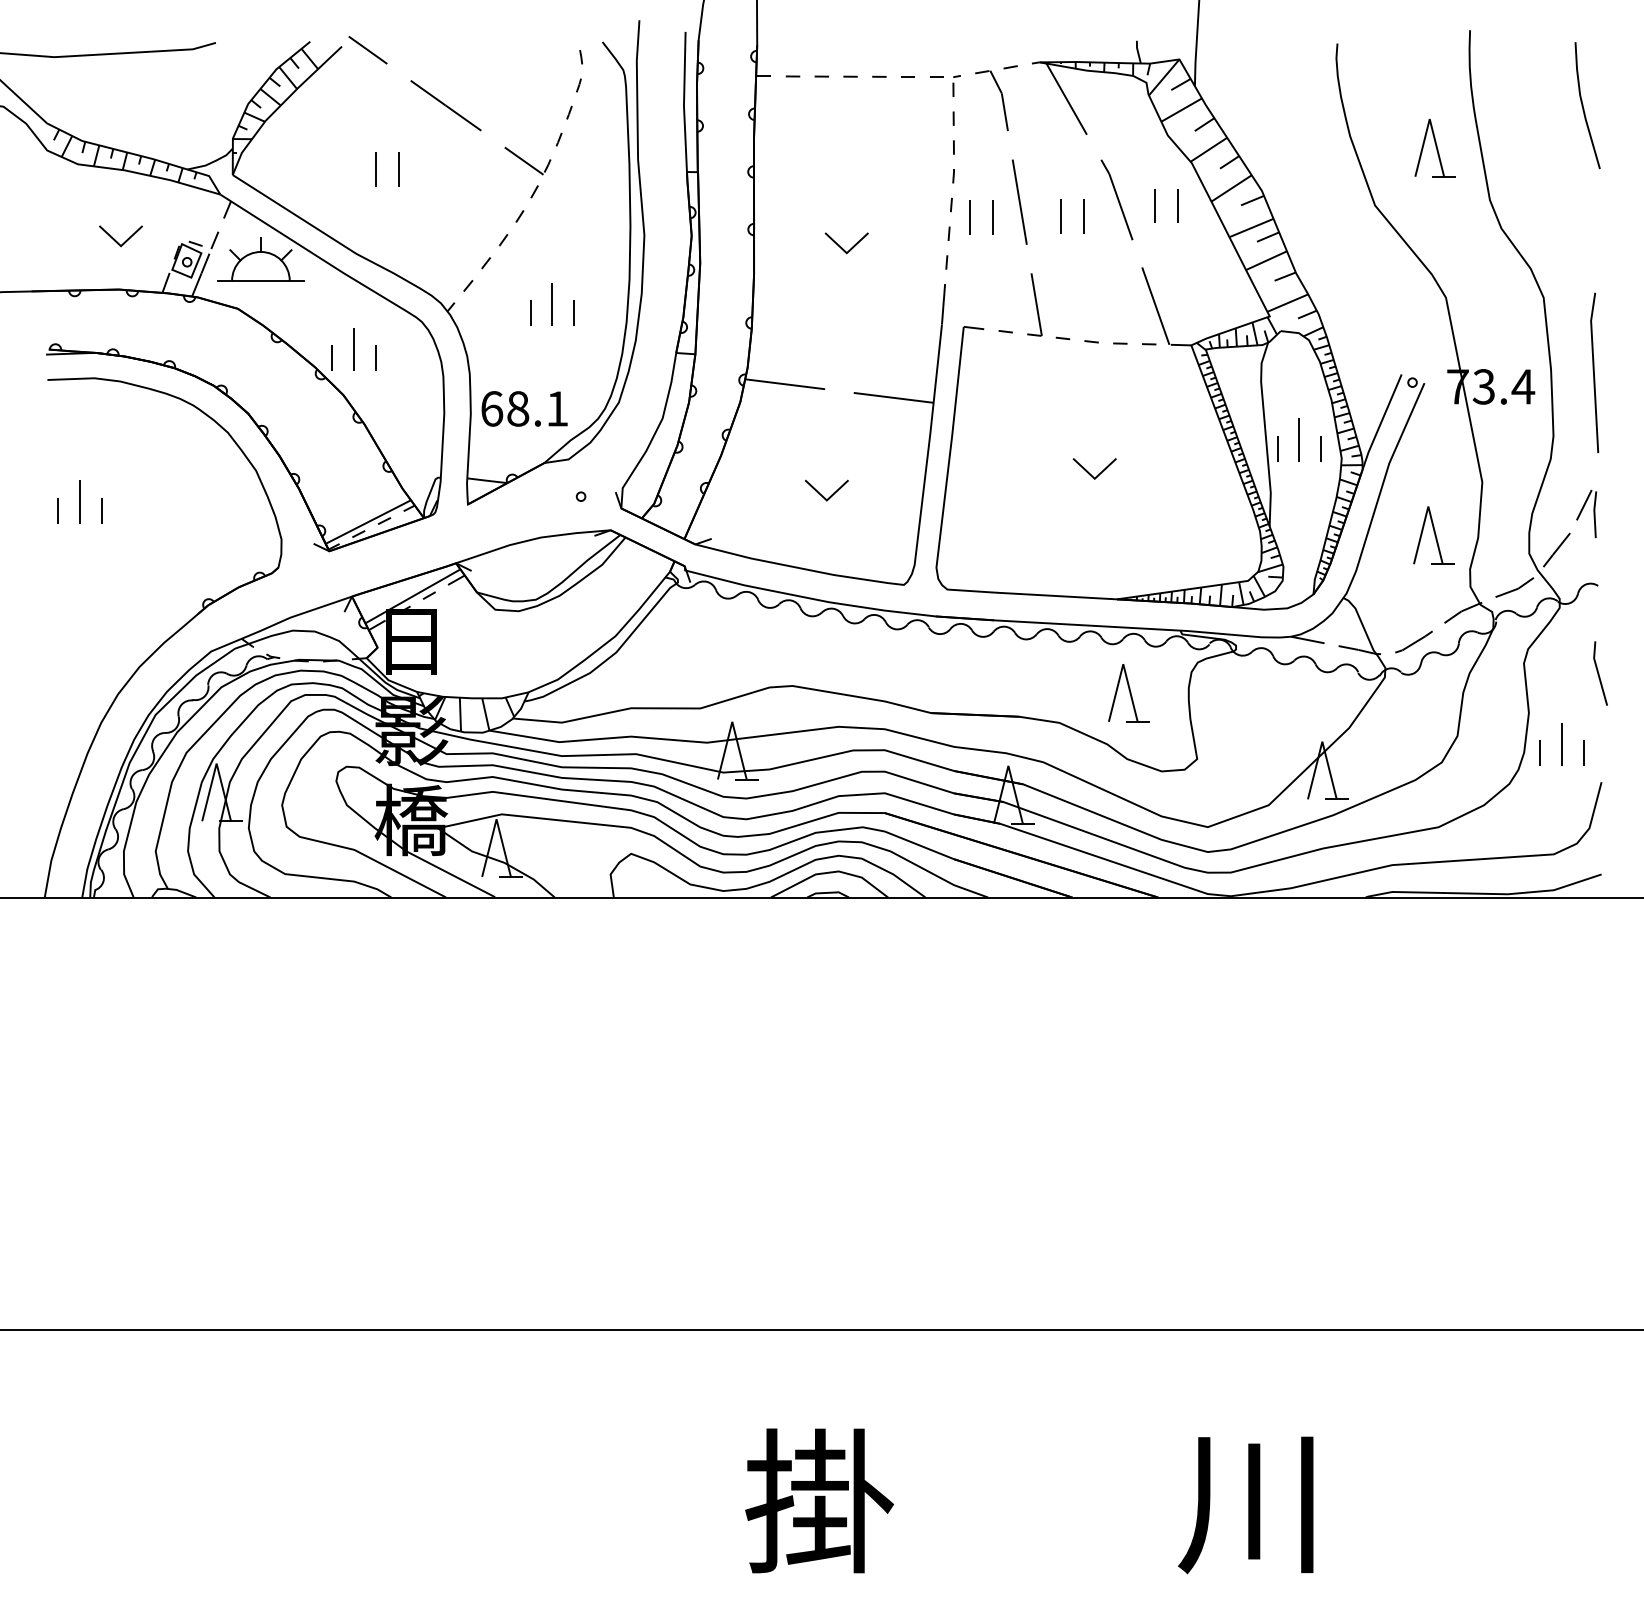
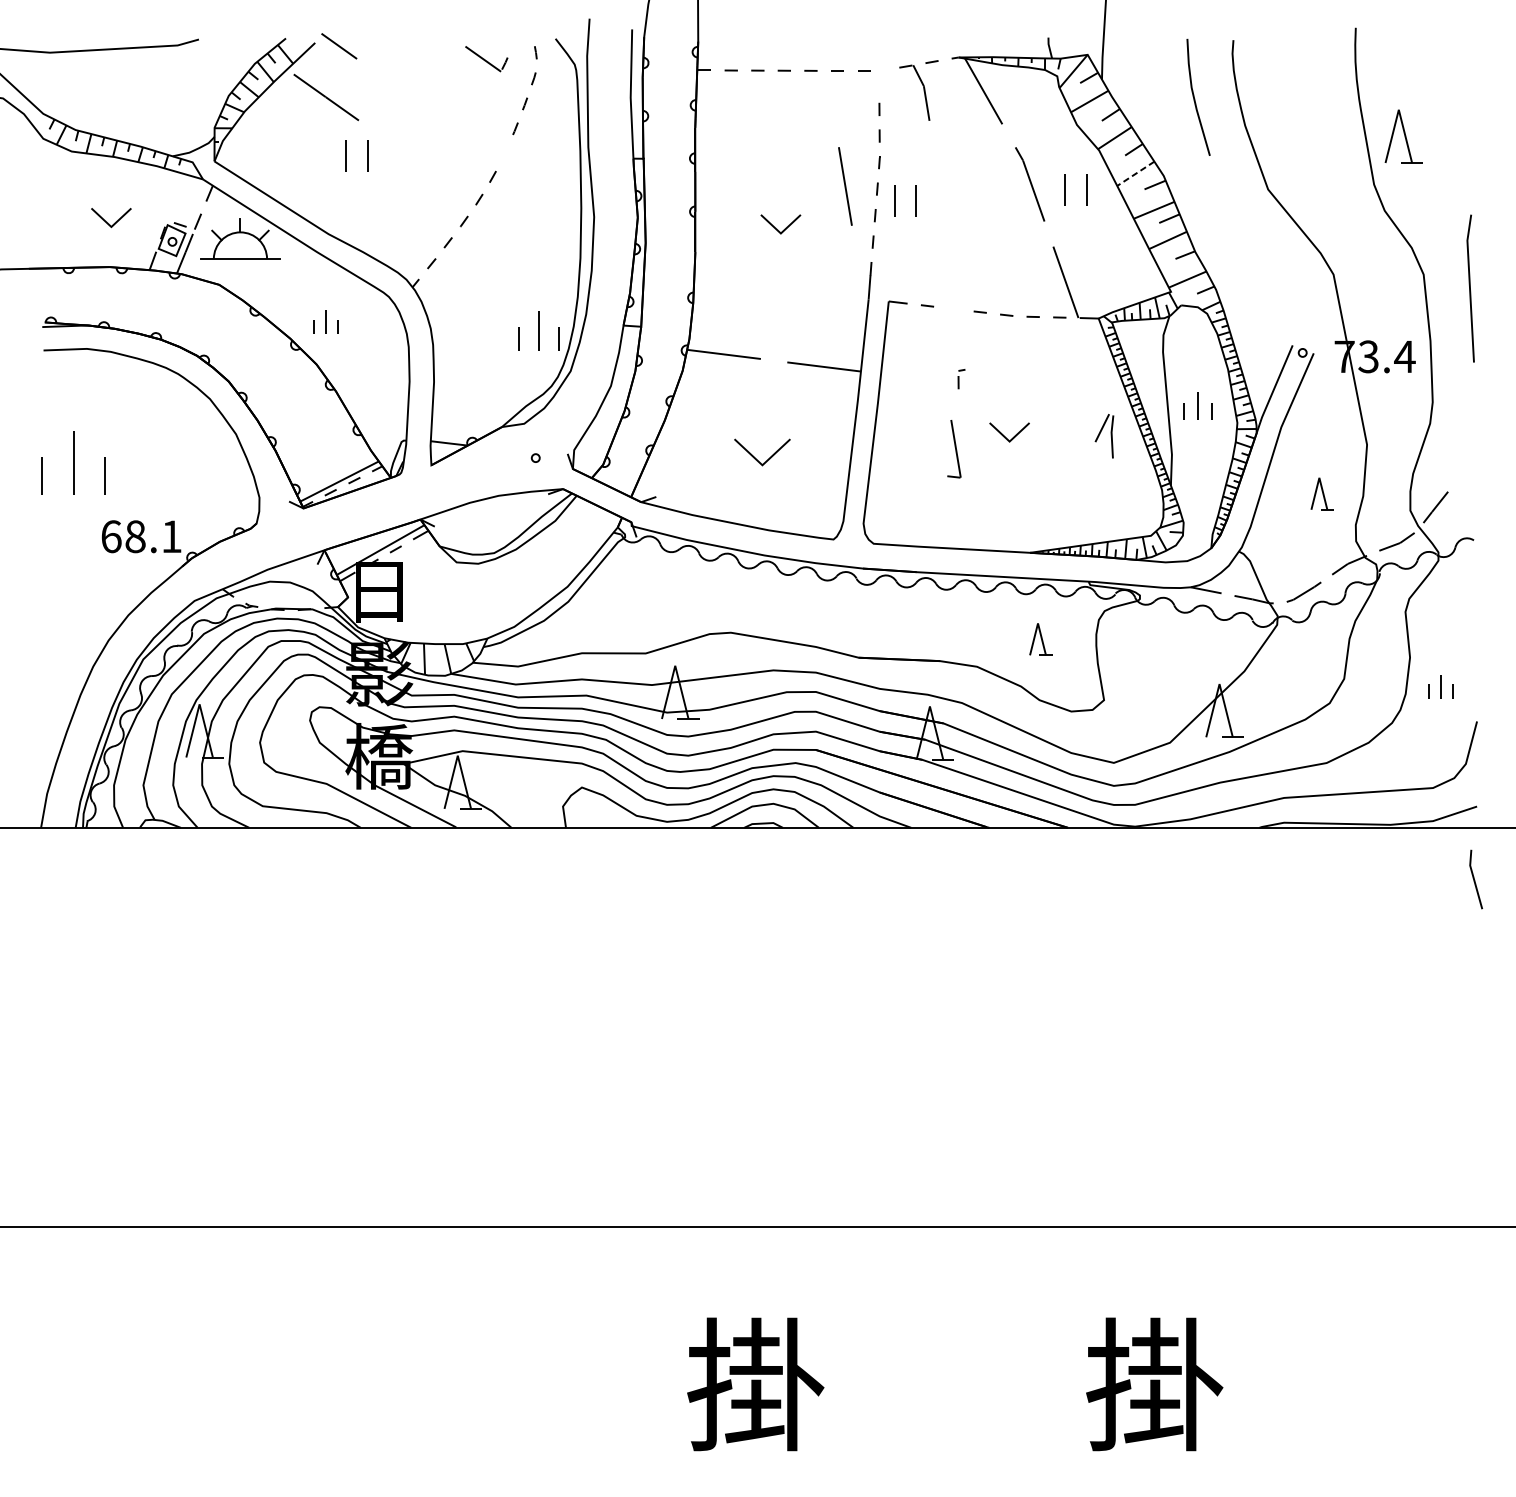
part: (956, 85) -> (961, 378), moved
line: (445, 105) -> (325, 97), moved
line: (1583, 105) -> (1194, 97), moved
part: (1434, 147) -> (1403, 136), moved
part: (527, 161) -> (486, 59), moved
line: (1231, 188) -> (1135, 173), solid -> dashed
line: (1019, 201) -> (845, 185), moved
part: (1061, 216) -> (978, 199), removed
part: (552, 304) -> (538, 331), moved
part: (1034, 304) -> (954, 448), moved
part: (353, 349) -> (325, 322), size x0.6
line: (1594, 372) -> (1470, 288), moved
text: (524, 408) -> (141, 536), moved
part: (1299, 439) -> (1198, 405), size x0.7
part: (826, 490) -> (762, 452), size x1.4
part: (79, 501) -> (73, 462), size x1.6
part: (1586, 513) -> (1104, 435), moved
part: (1433, 535) -> (1322, 493), size x0.6
line: (1599, 673) -> (1475, 879), moved
part: (1128, 693) -> (1040, 639), size x0.6
part: (1561, 744) -> (1440, 686), size x0.6
text: (1251, 1501) -> (1154, 1384), 川 -> 掛

